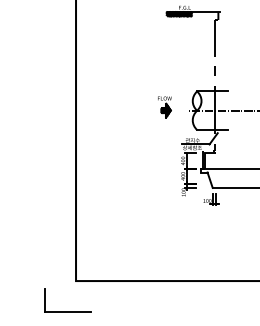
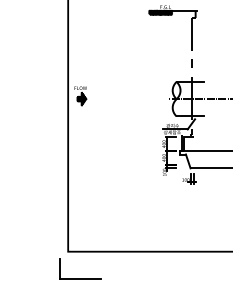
part: (164, 107) -> (80, 96), moved
part: (68, 310) -> (80, 278), moved

